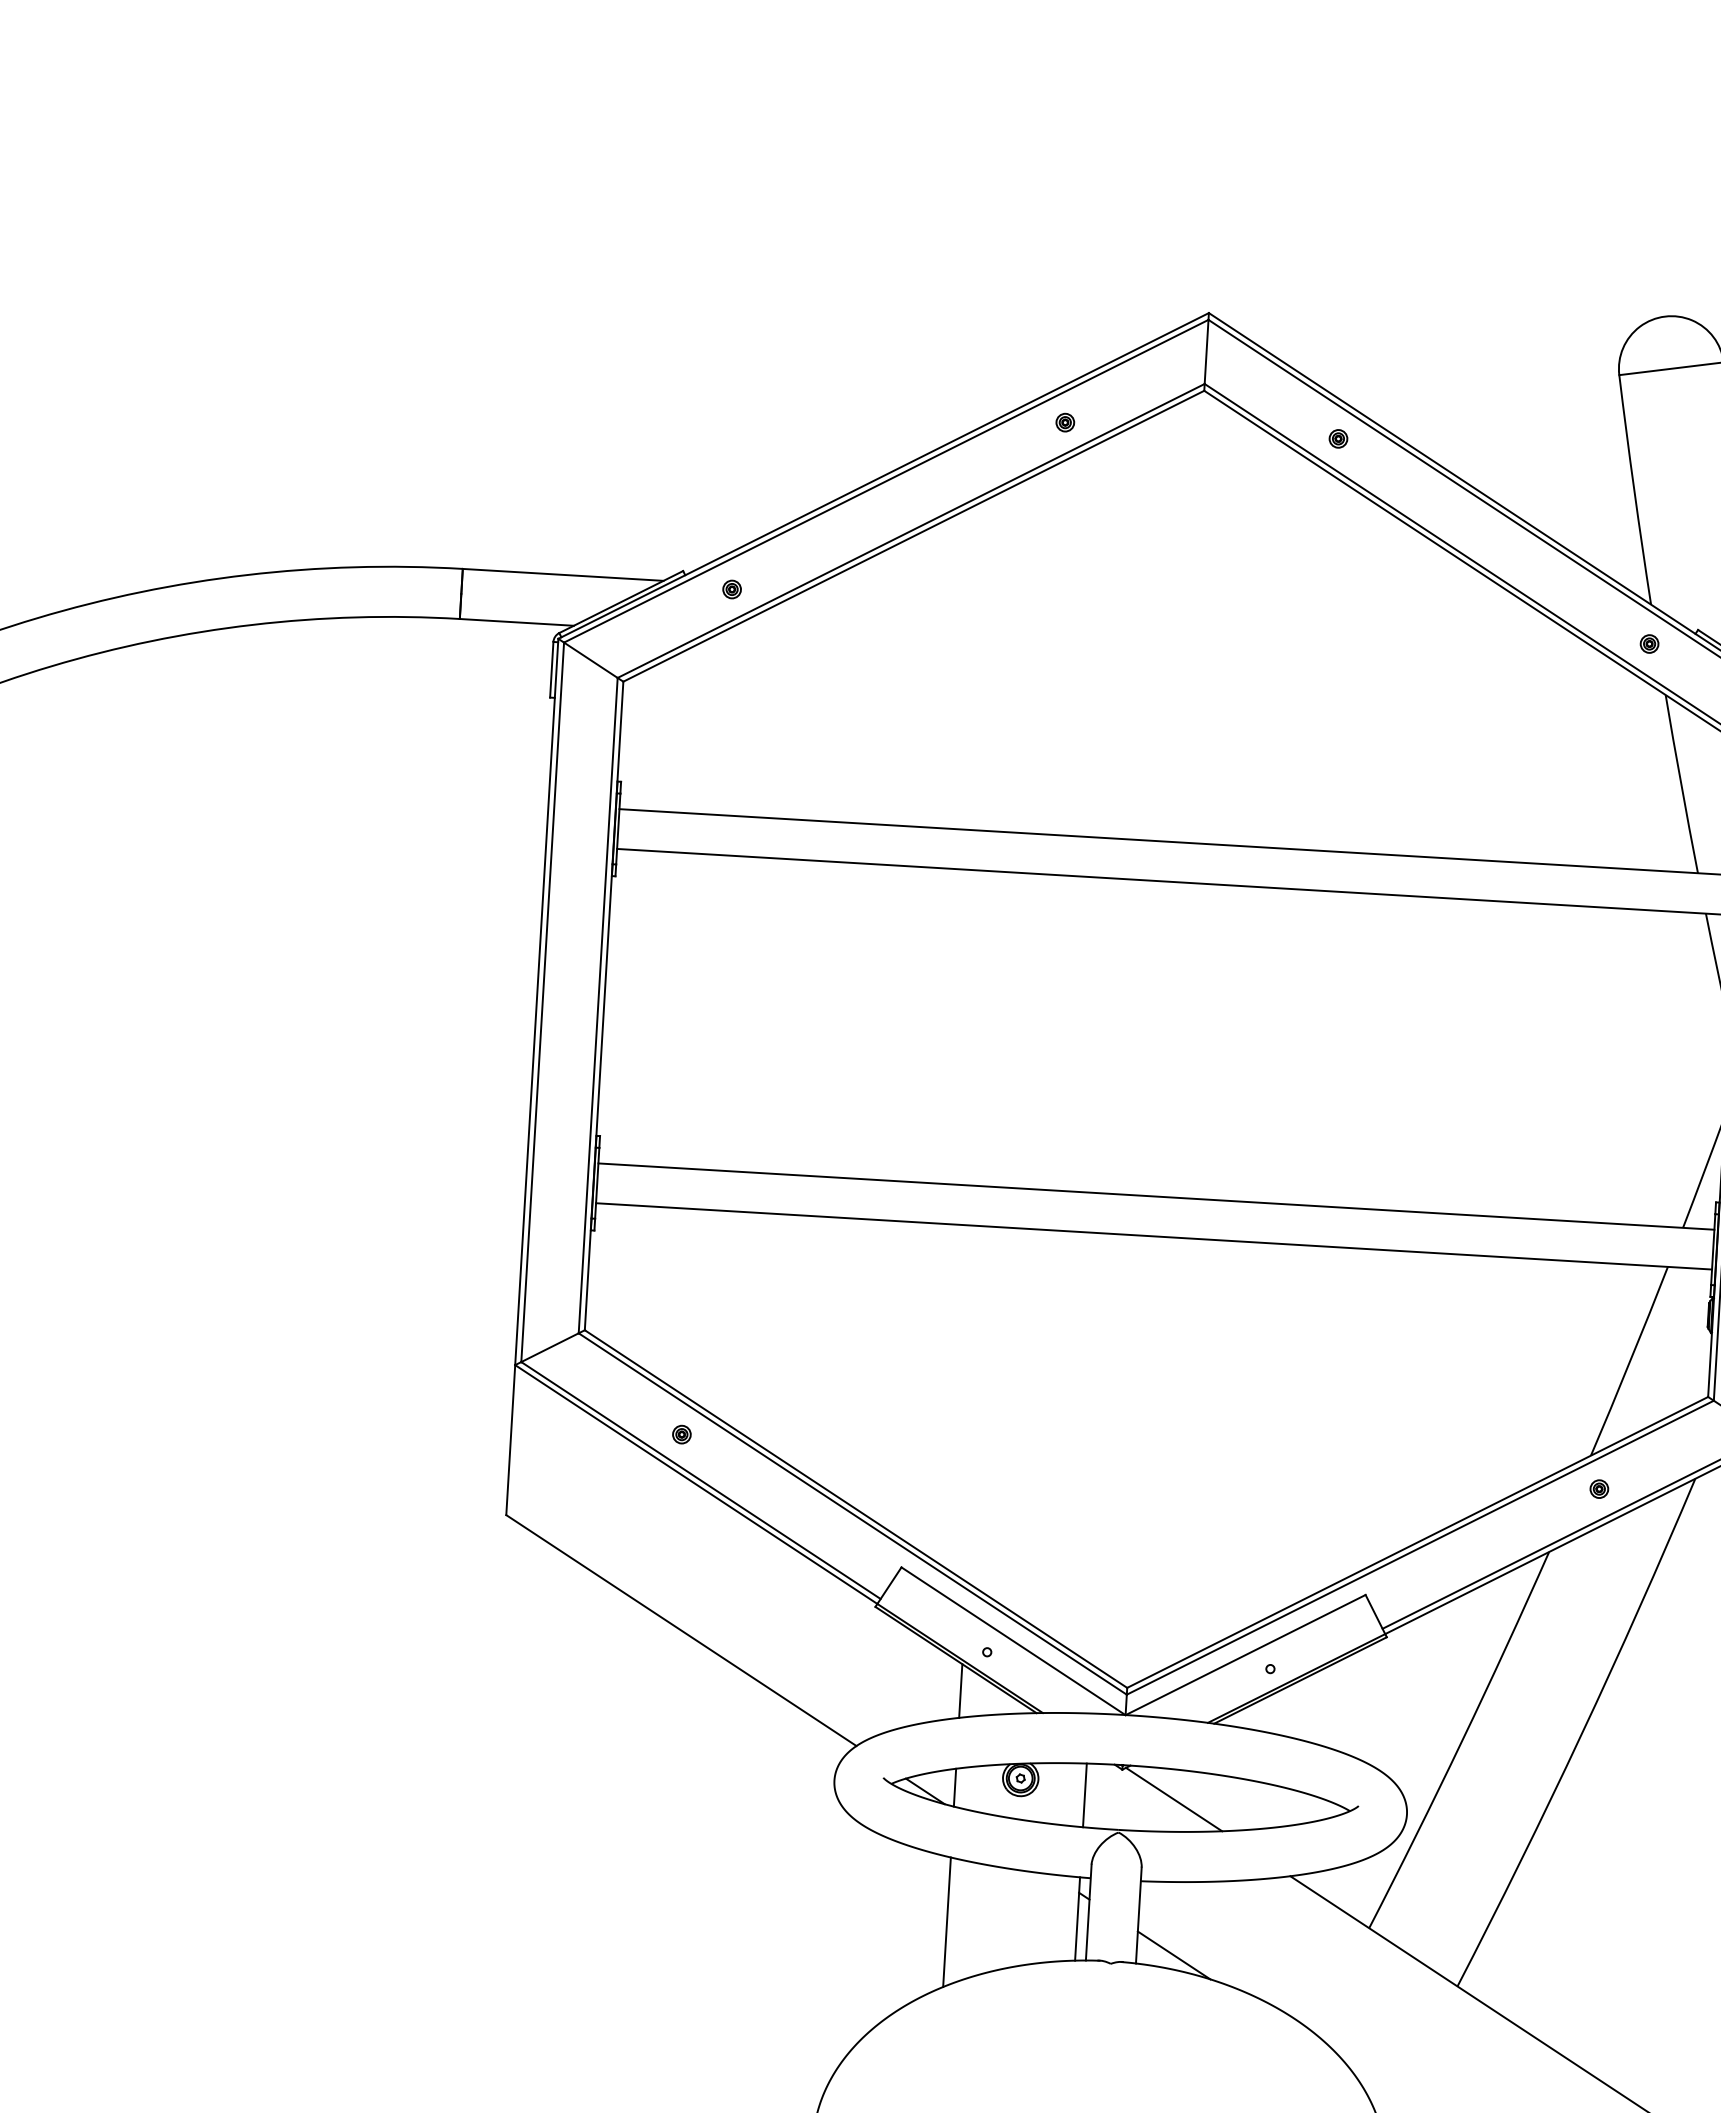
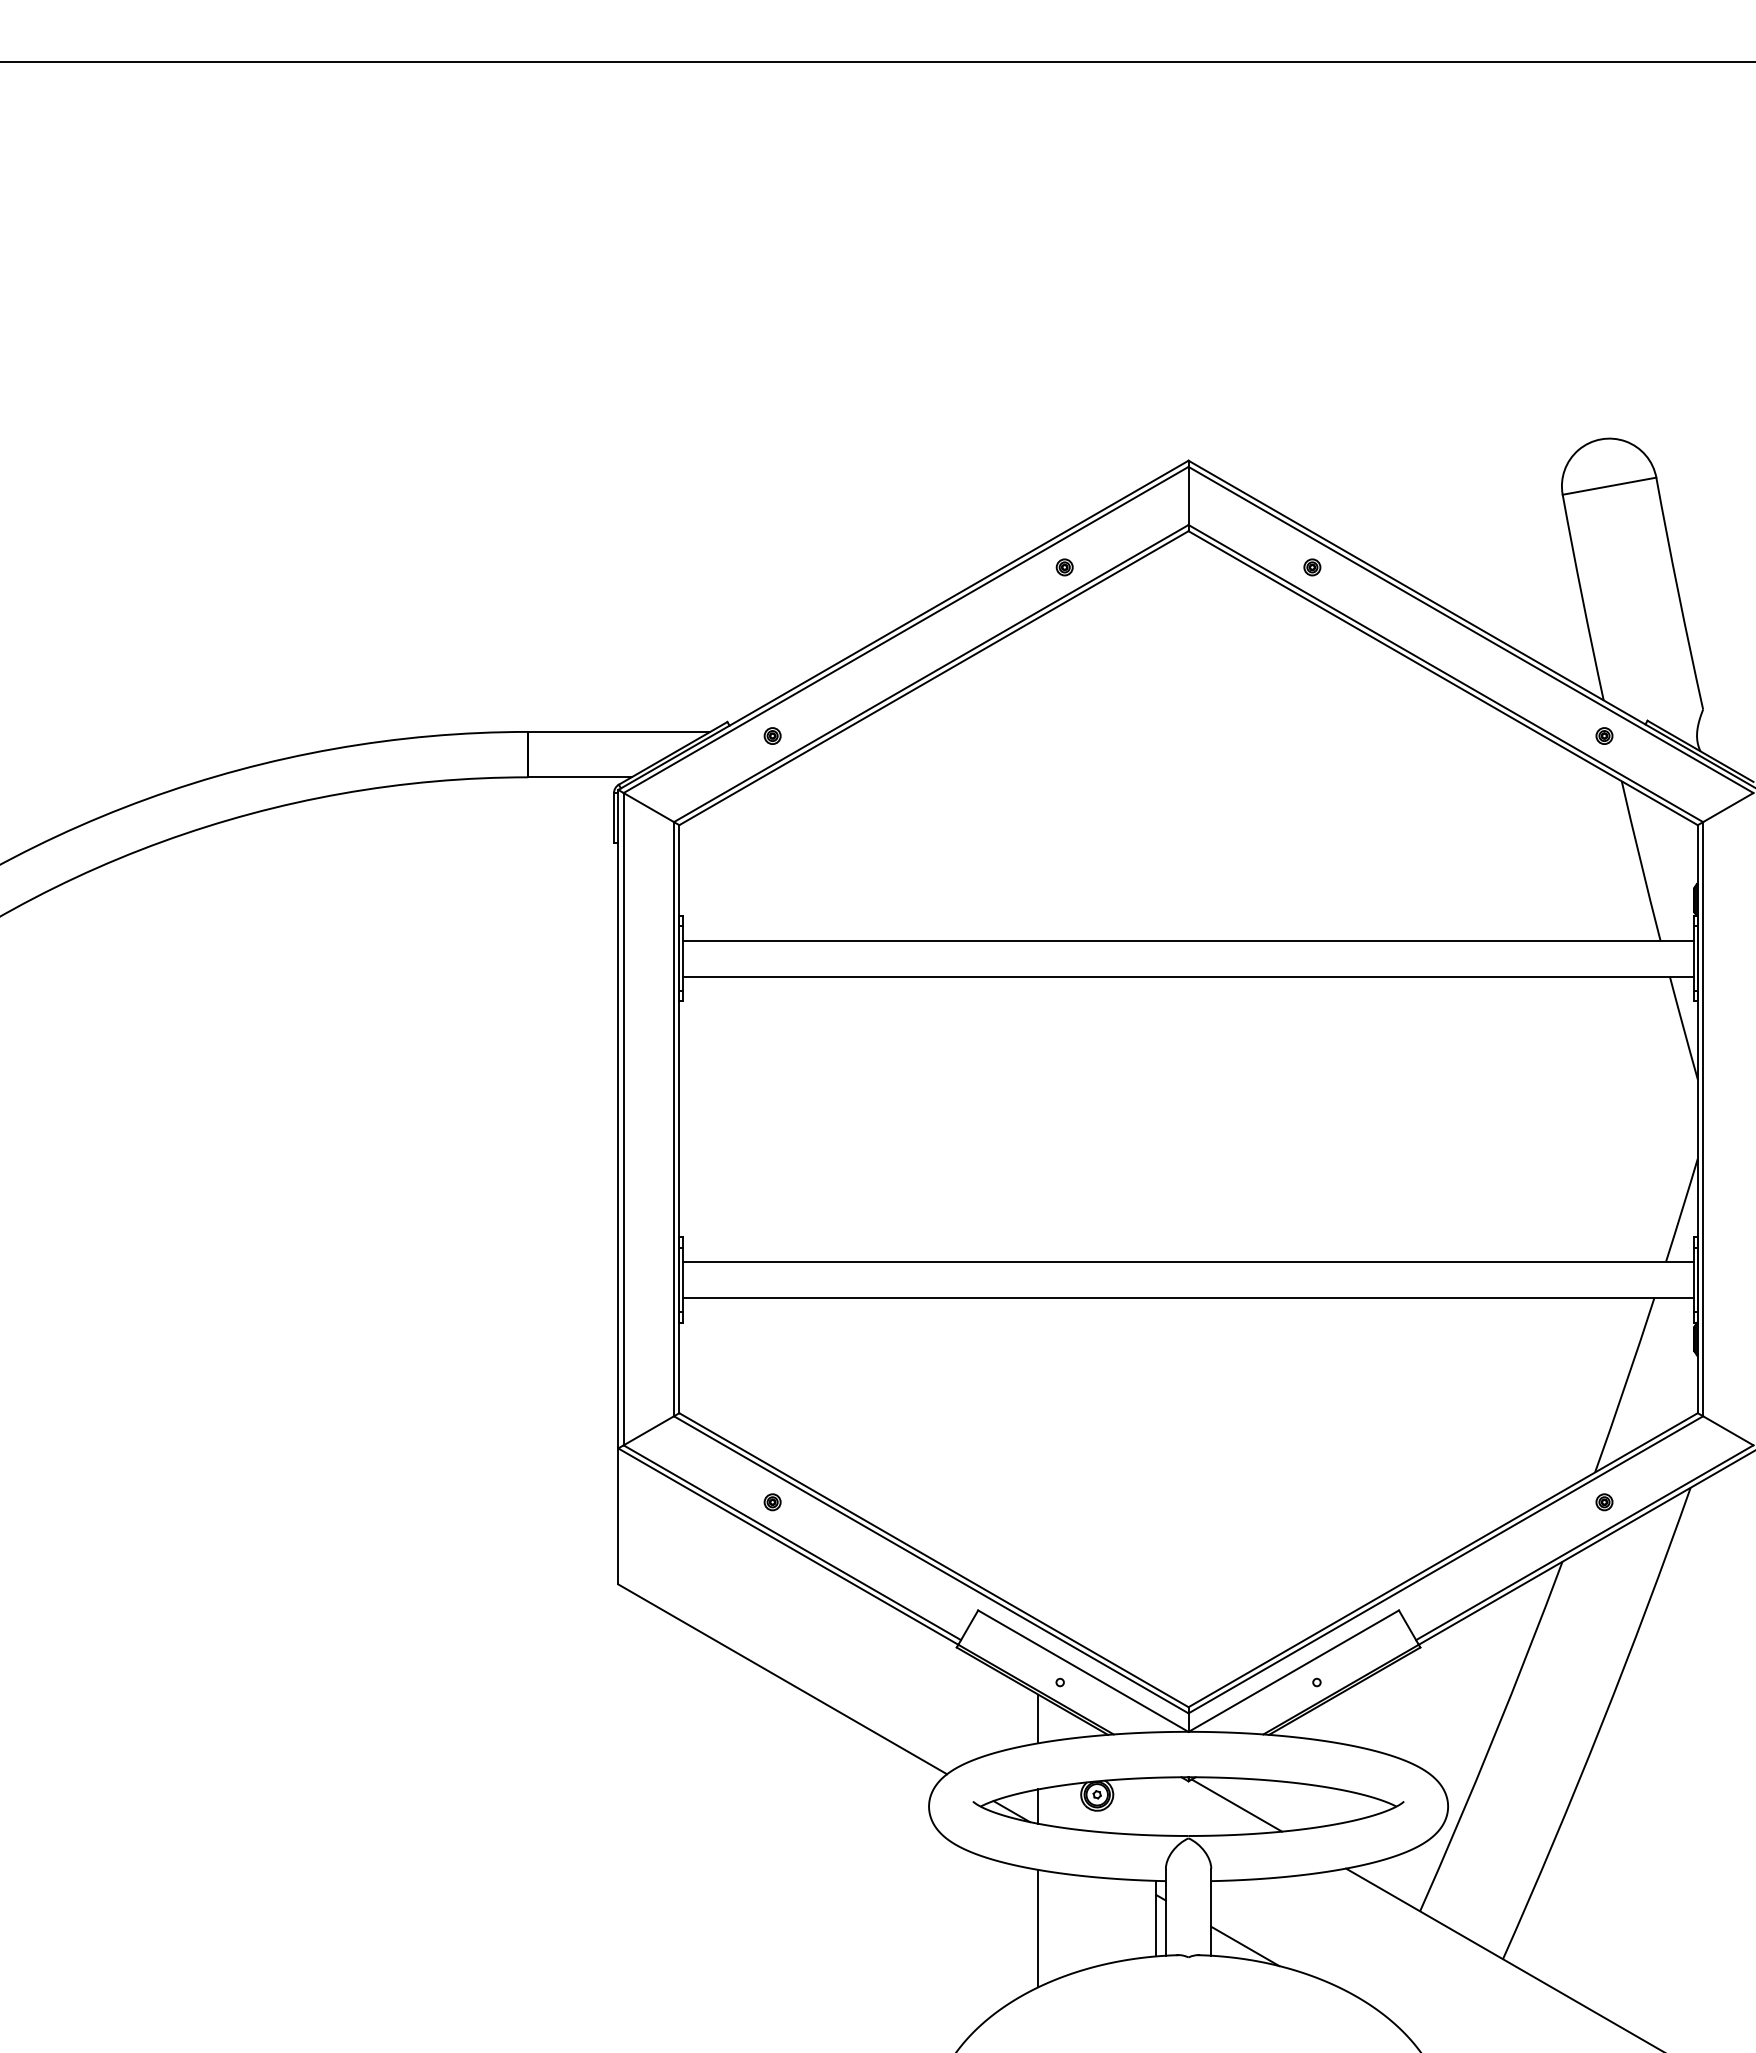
line: (1085, 1795) -> (1156, 1806), removed

